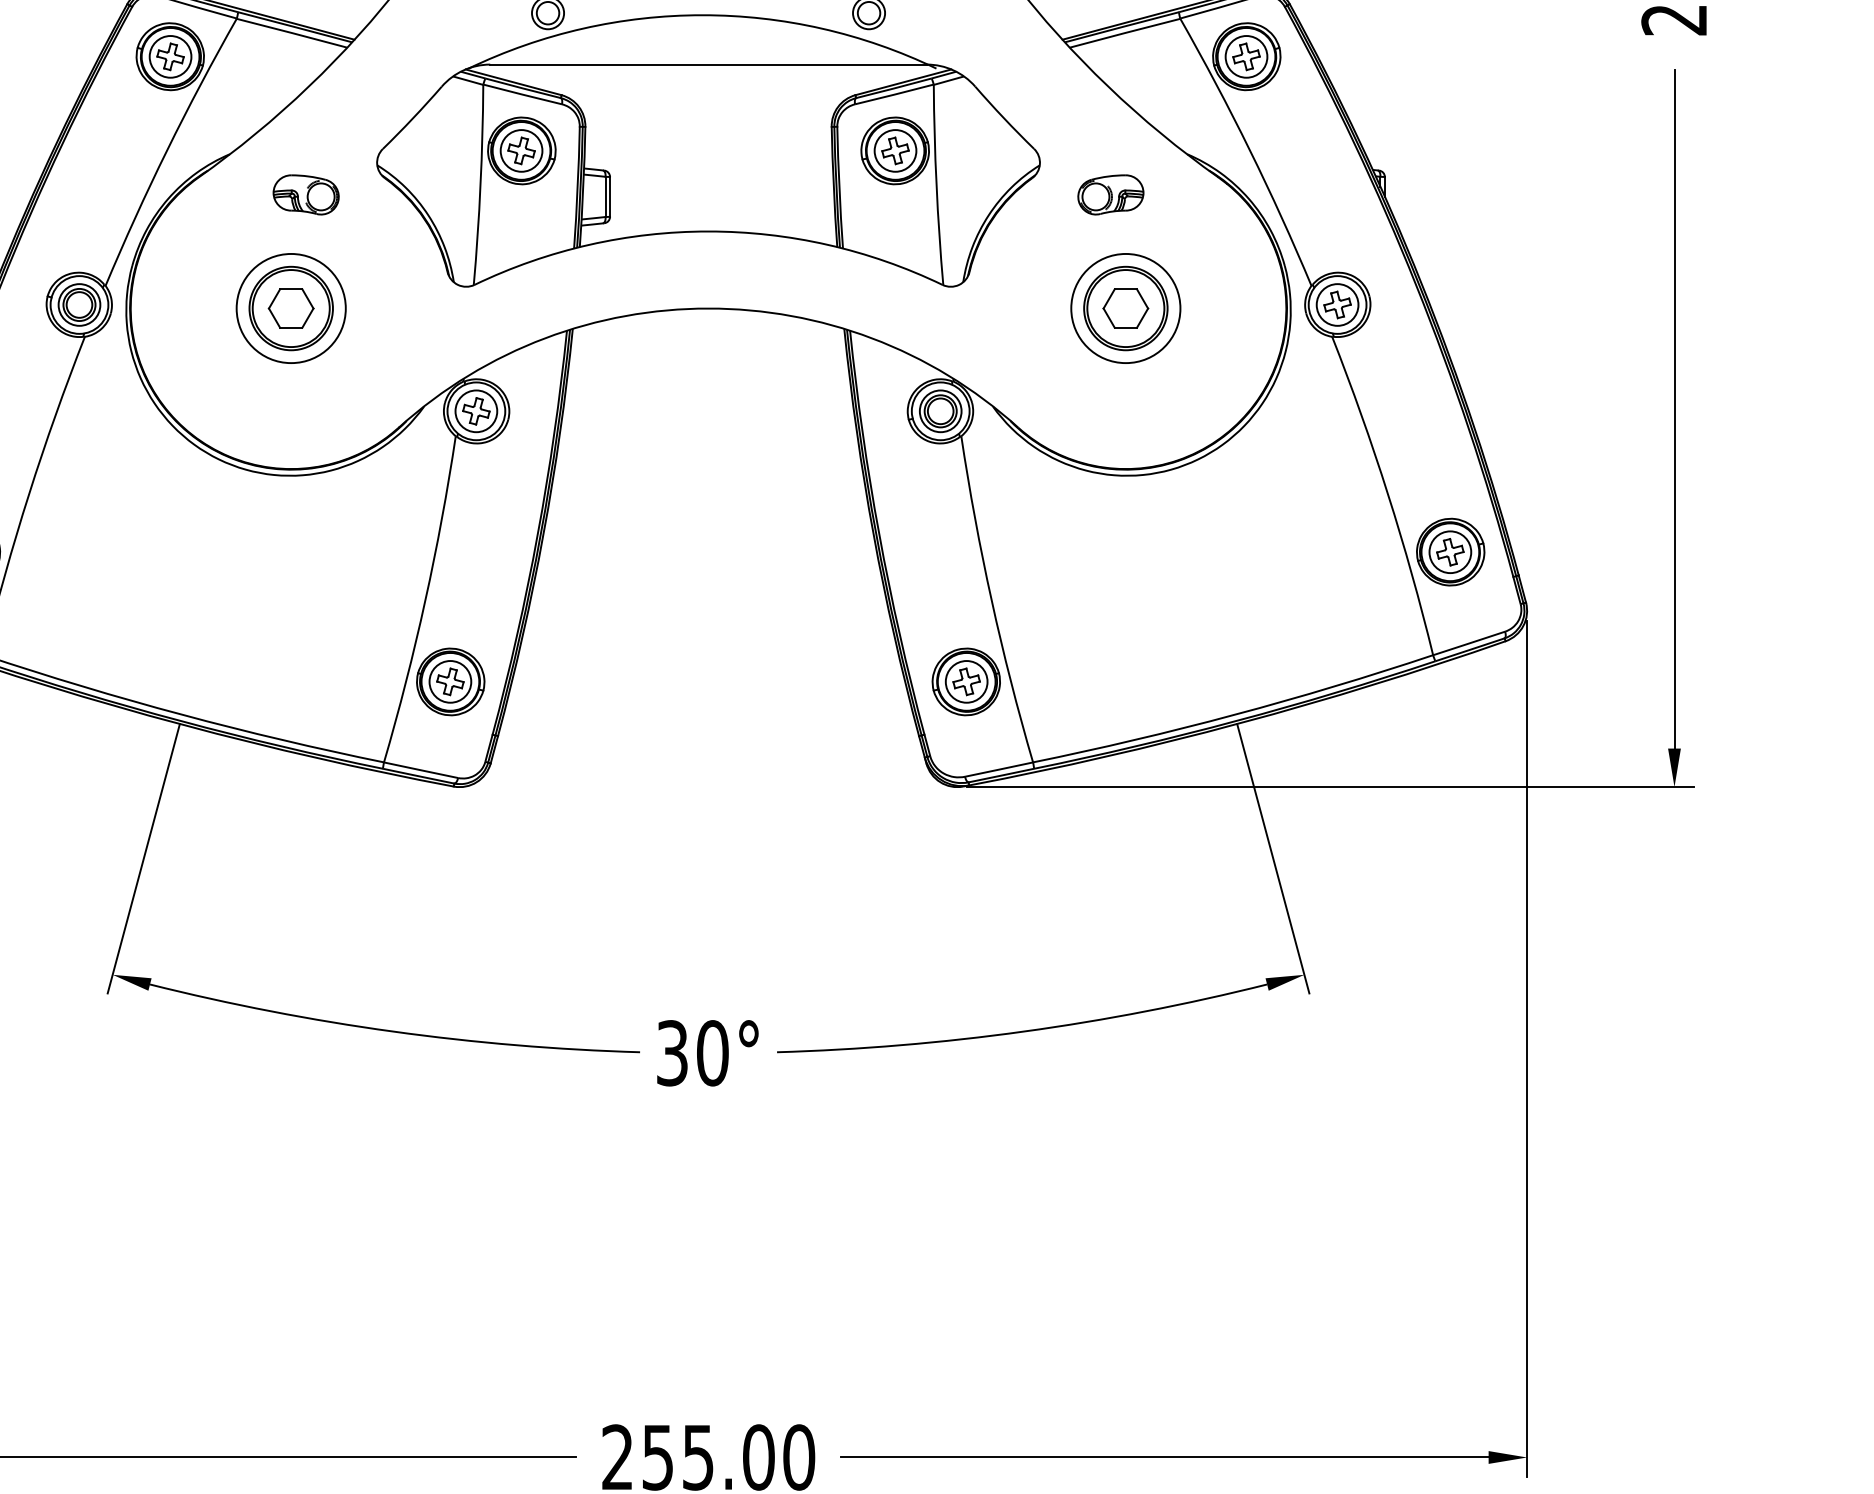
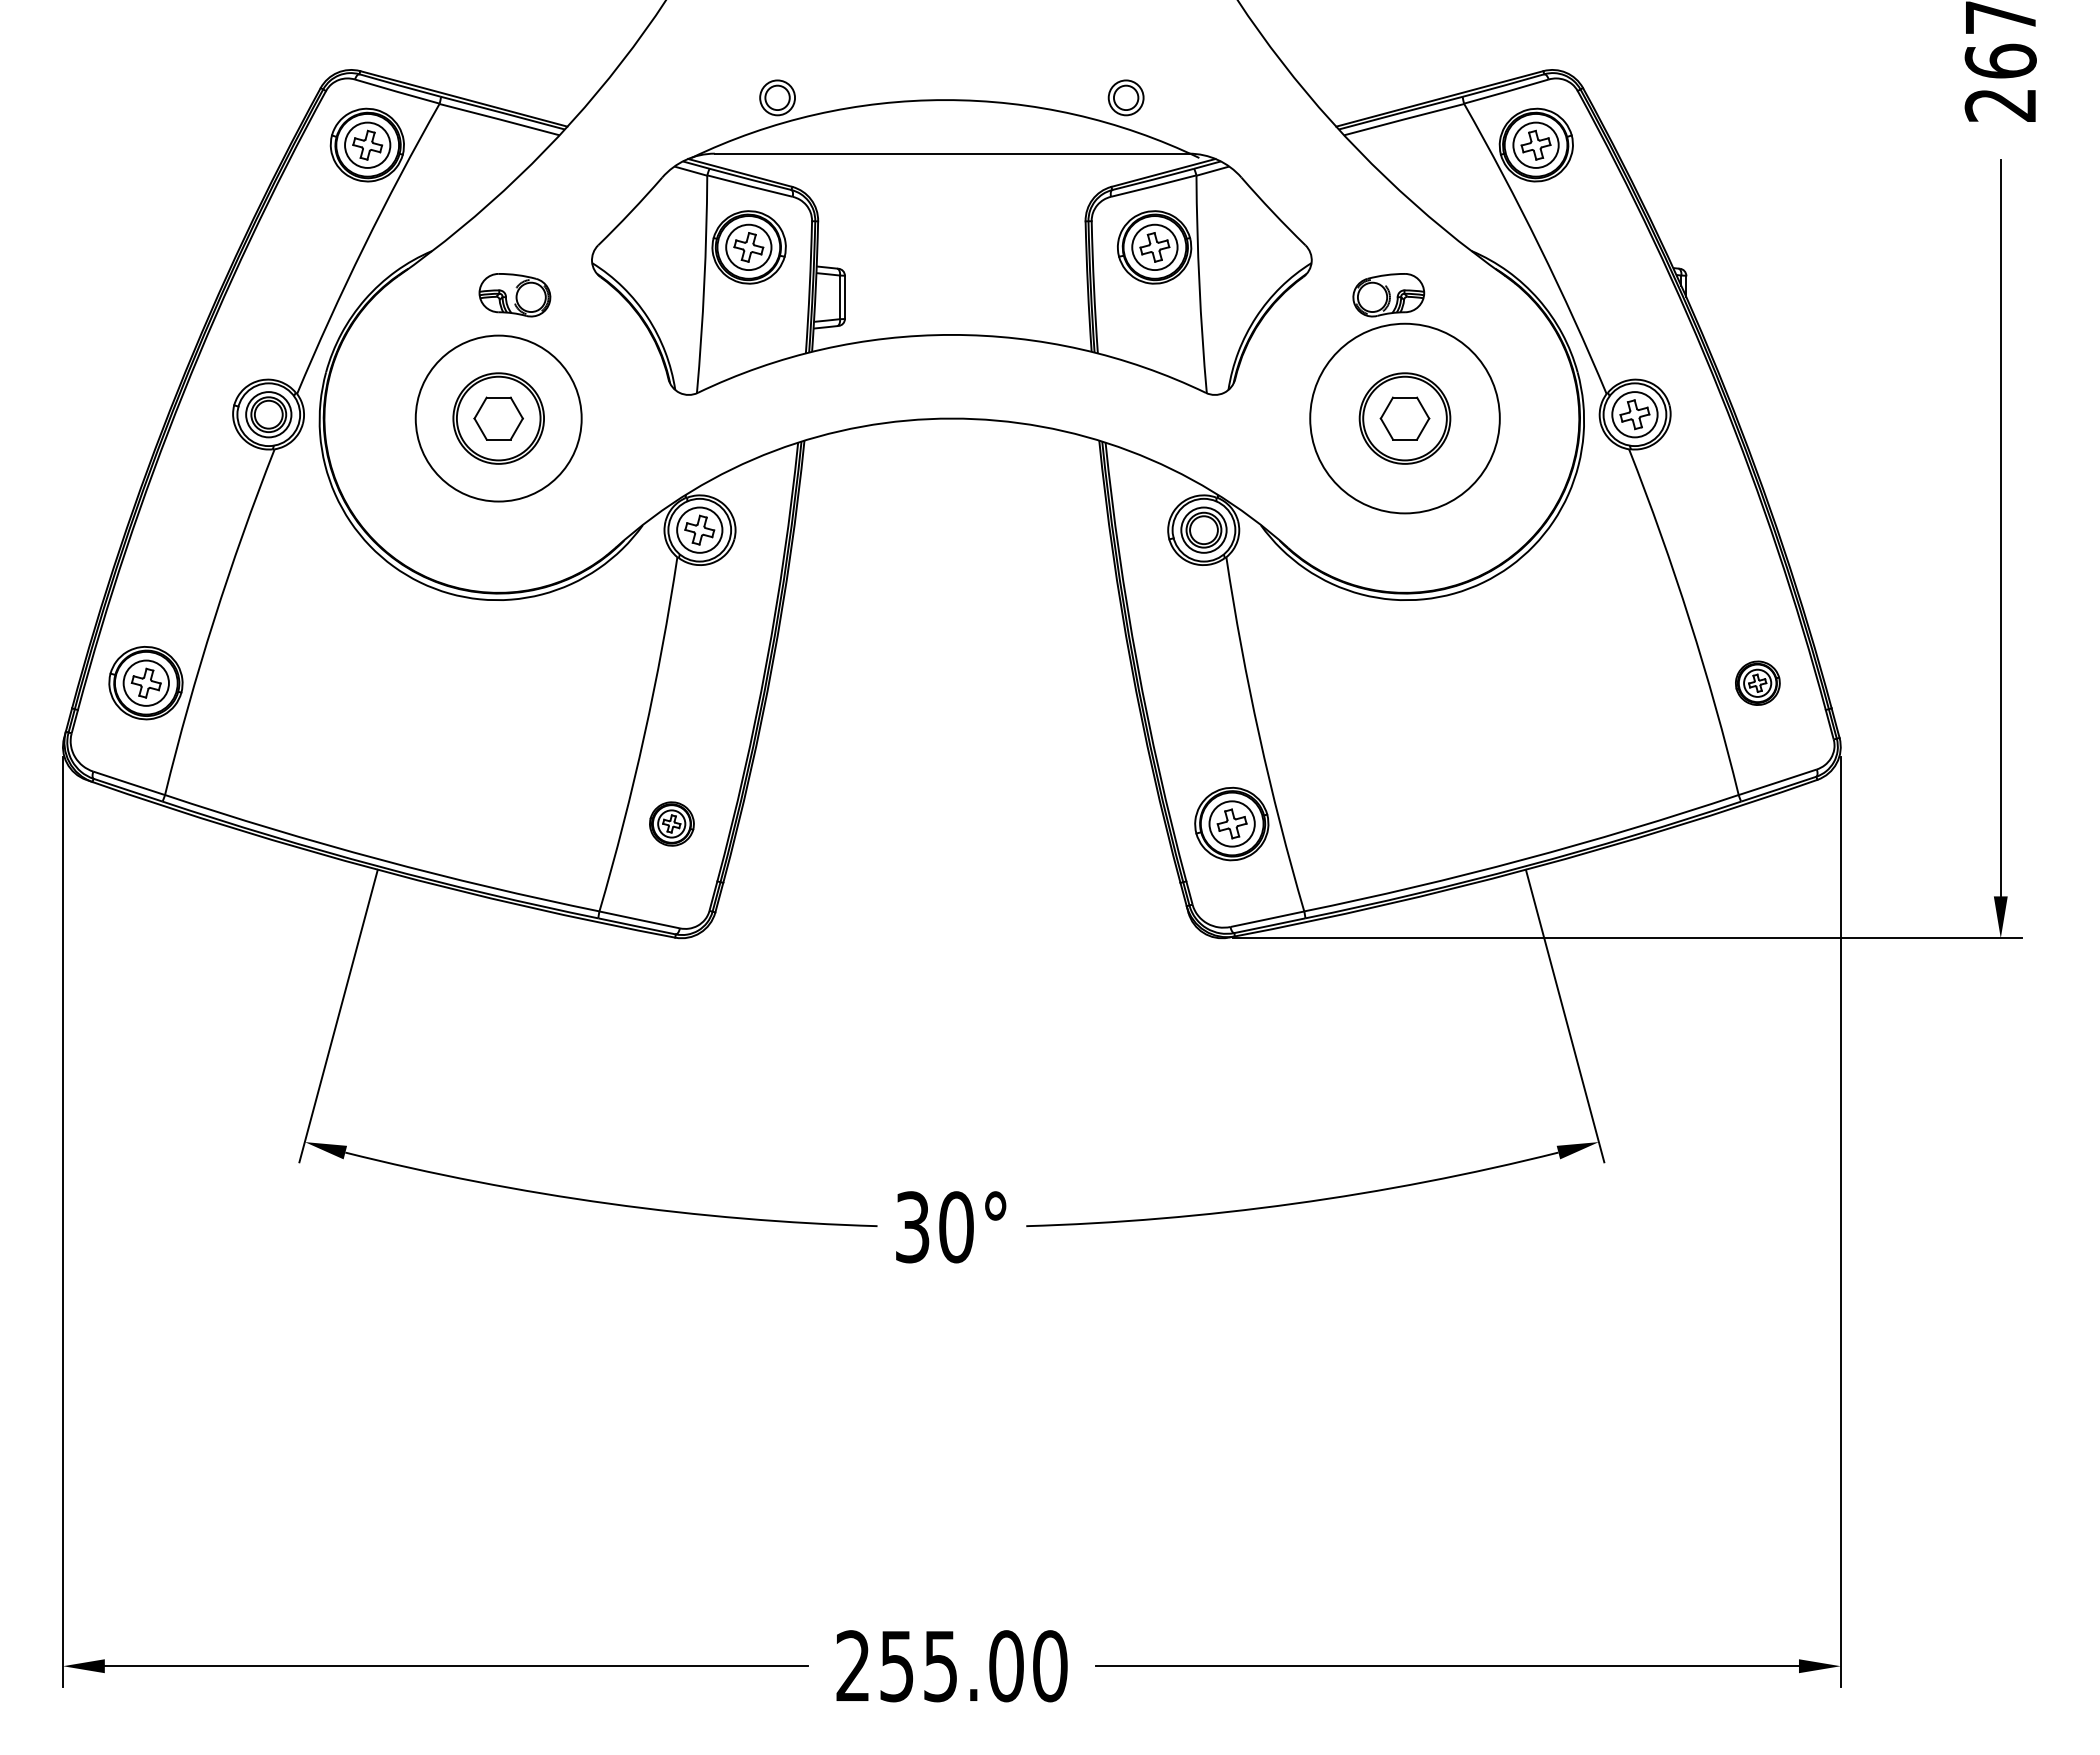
circle: (291, 308) -> (498, 418), size x1.4
circle: (1125, 308) -> (1404, 418), size x1.6
part: (1450, 552) -> (1757, 683), size x0.6
part: (450, 681) -> (671, 823), size x0.6

